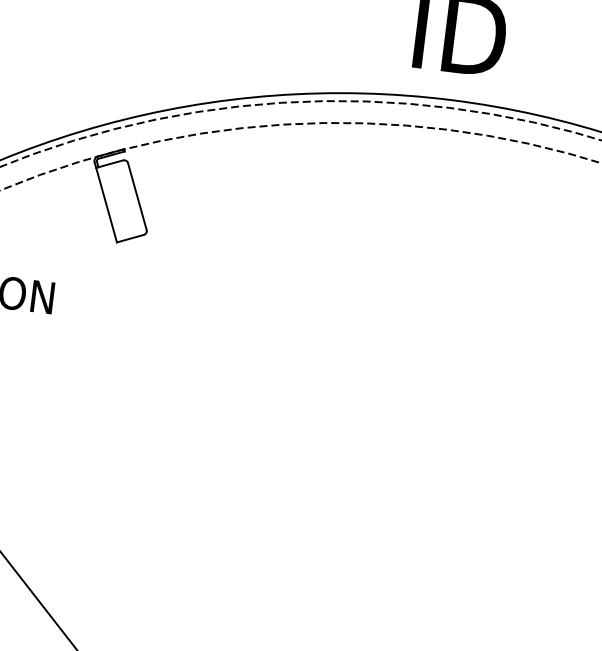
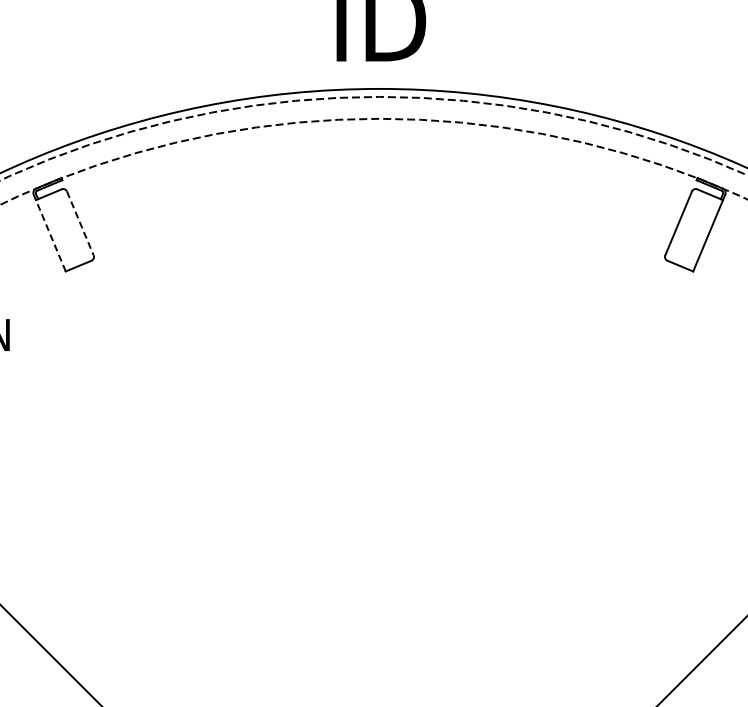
line: (137, 196) -> (80, 223), solid -> dashed
line: (105, 202) -> (49, 233), solid -> dashed

